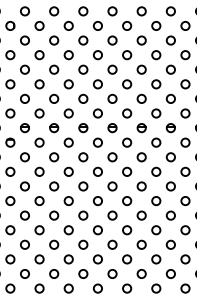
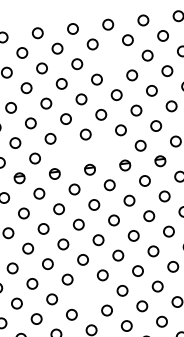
circle: (141, 40) -> (112, 59), removed
circle: (97, 113) -> (69, 154), removed
circle: (127, 113) -> (105, 149), removed
circle: (97, 230) -> (86, 295), removed

